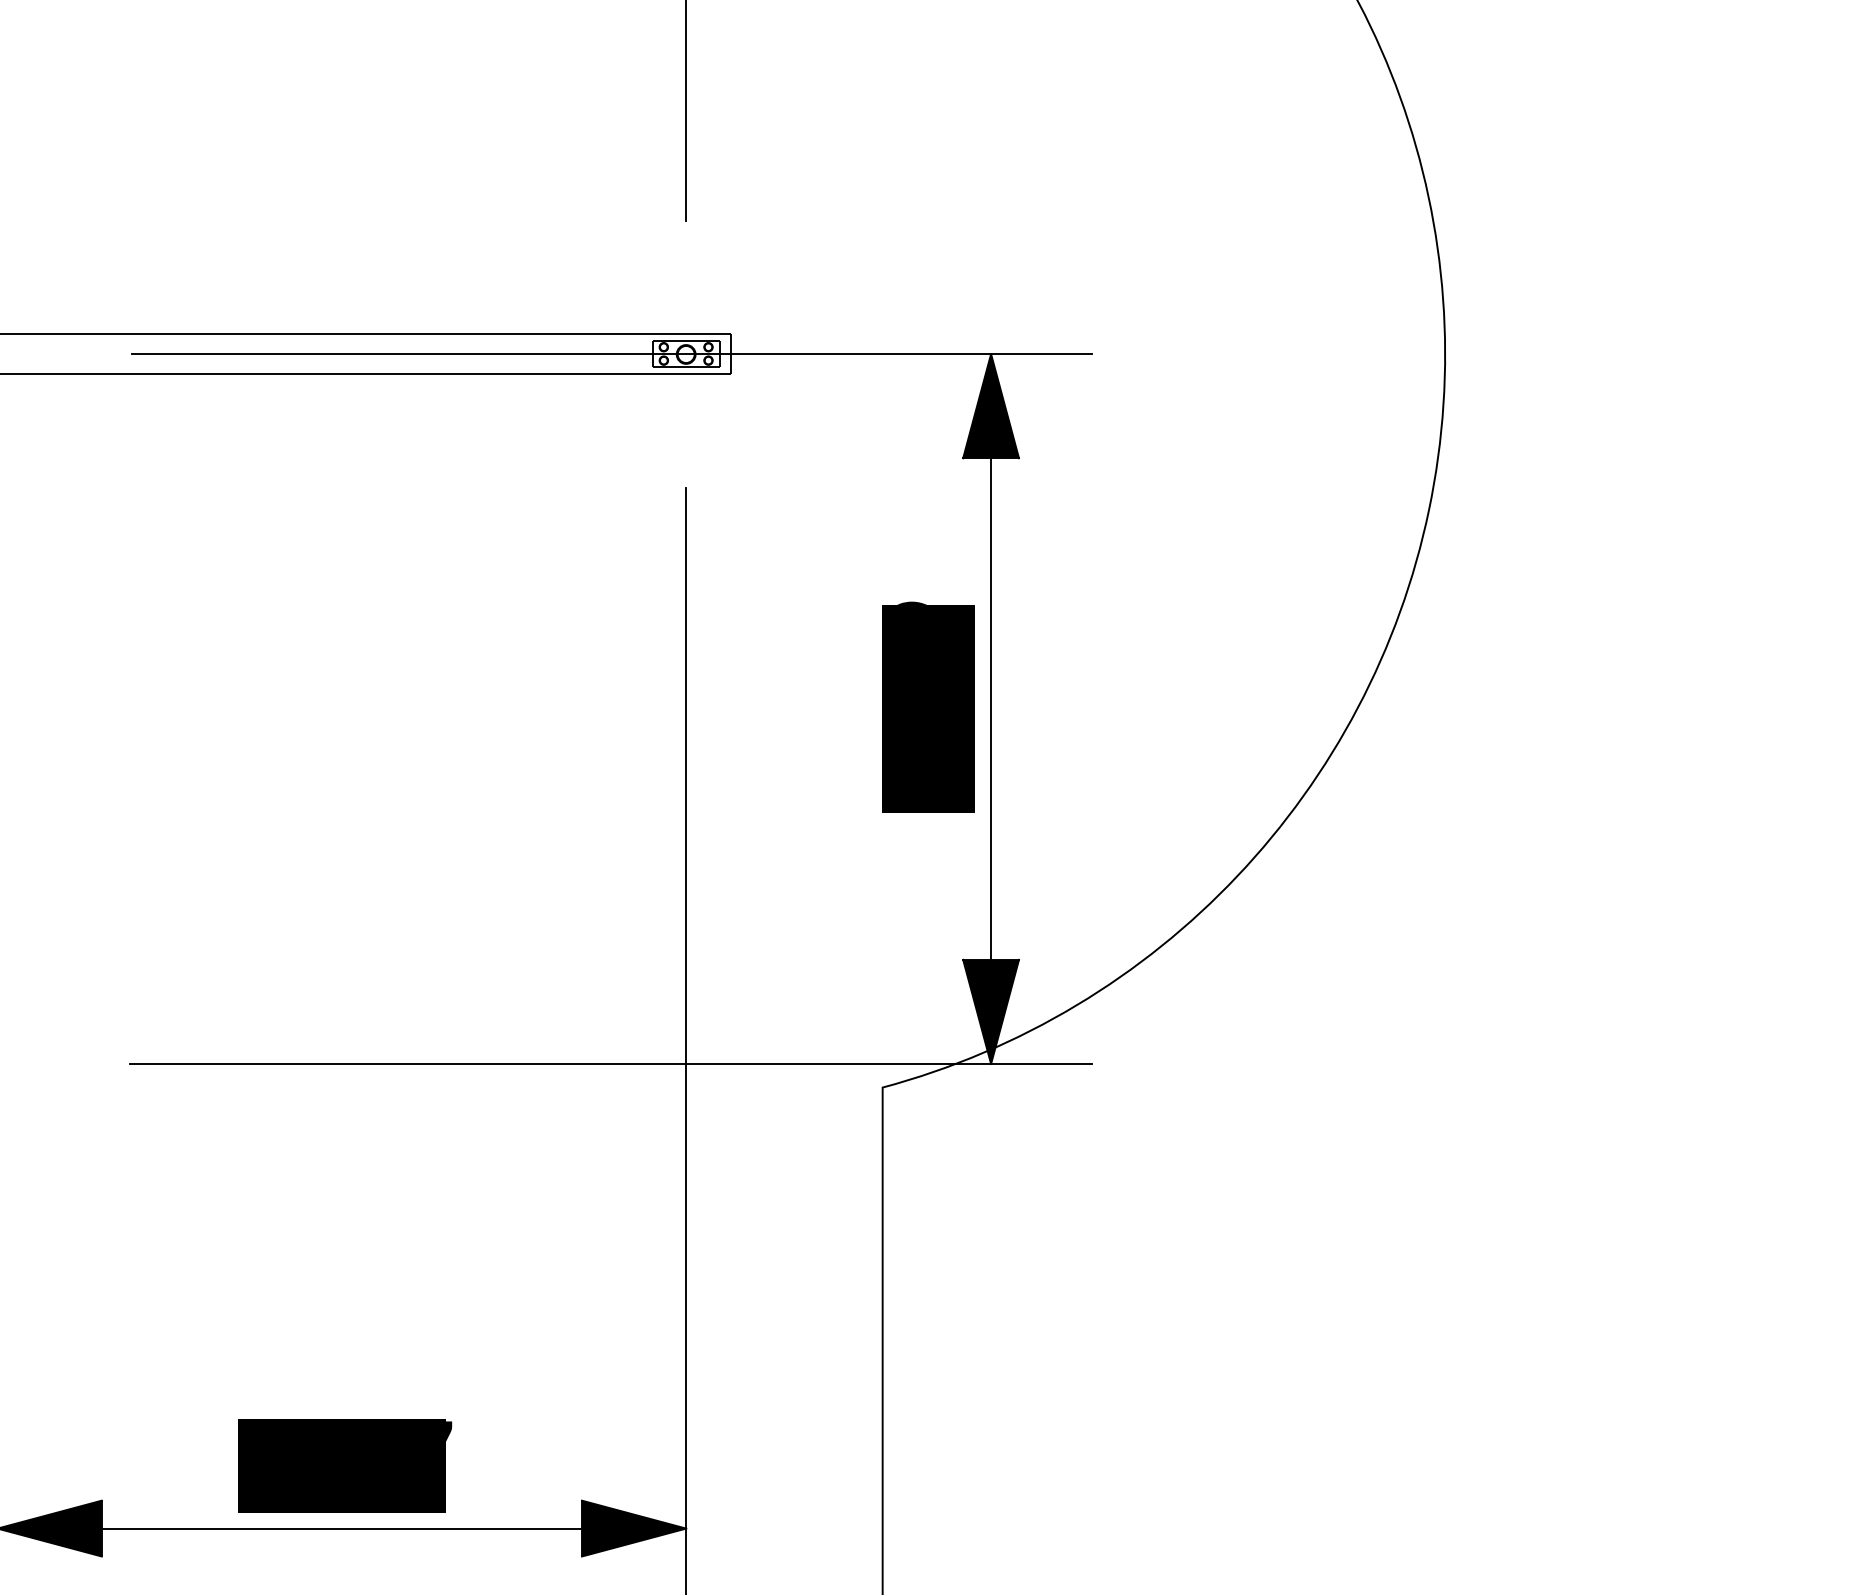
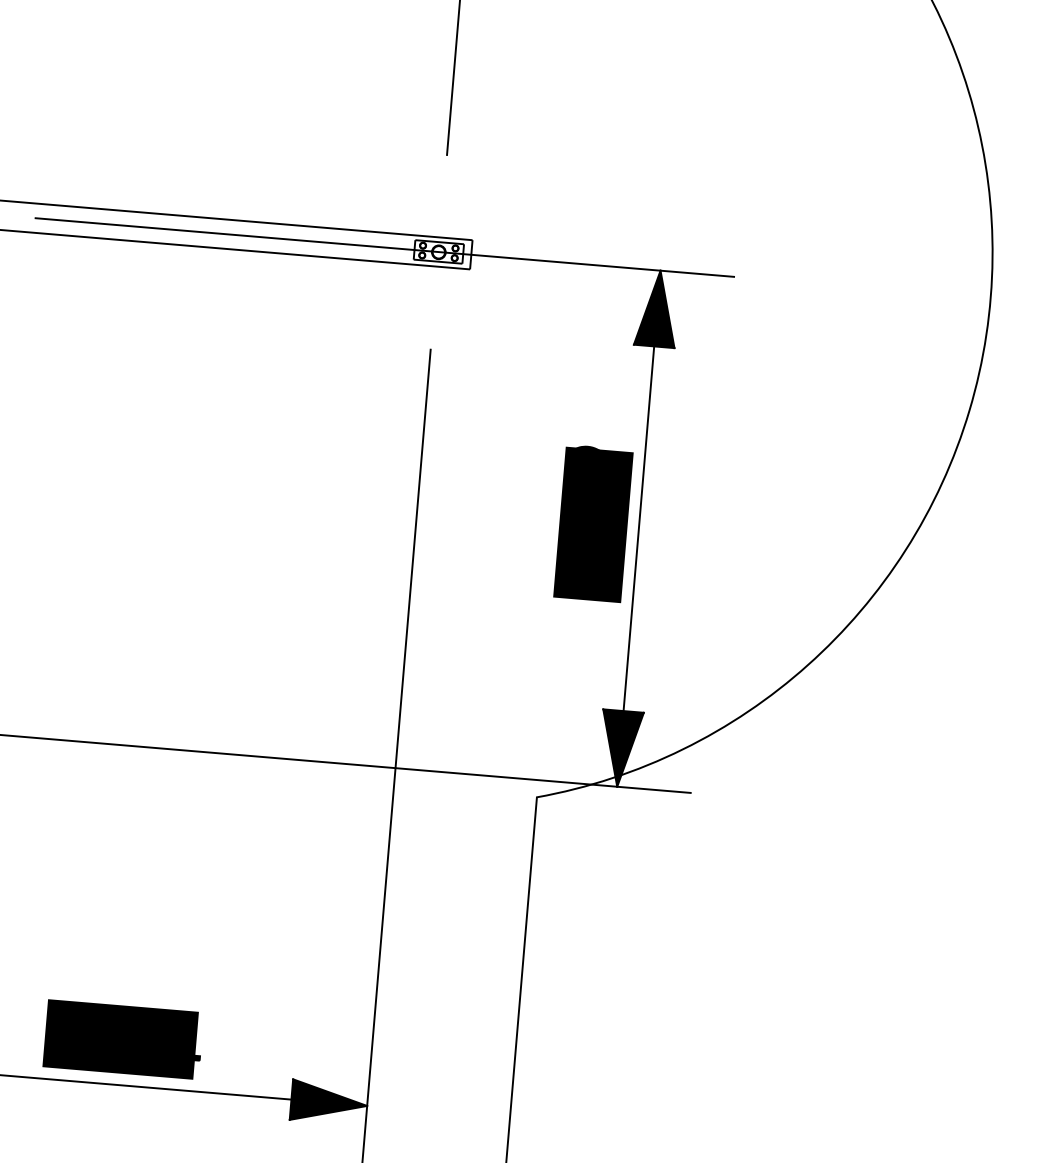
text: (449, 1454) -> (199, 1037), 157 -> 154

